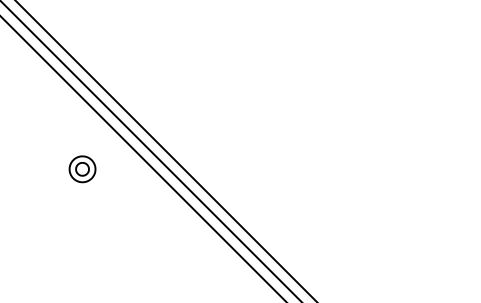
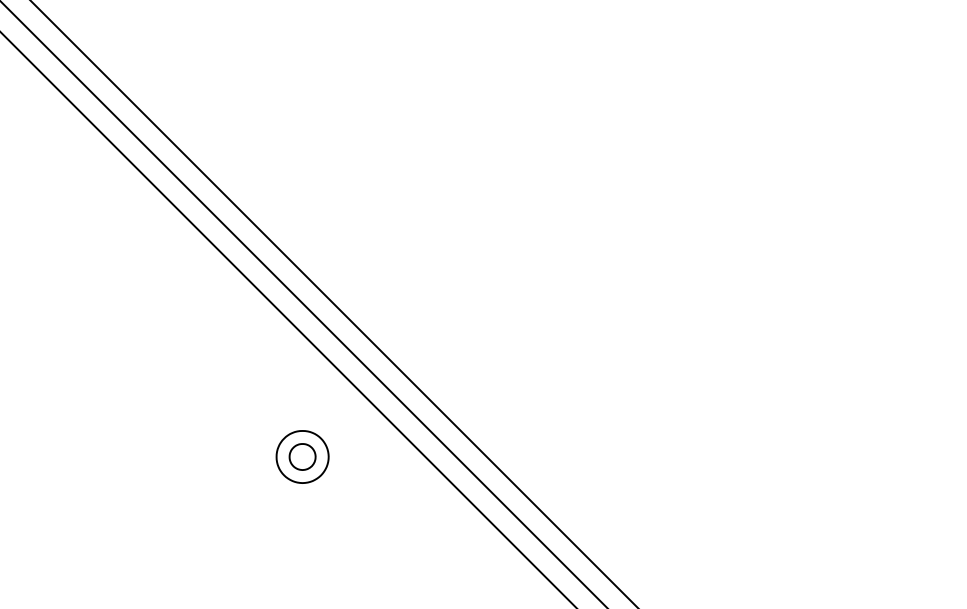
part: (82, 169) -> (302, 457), moved

